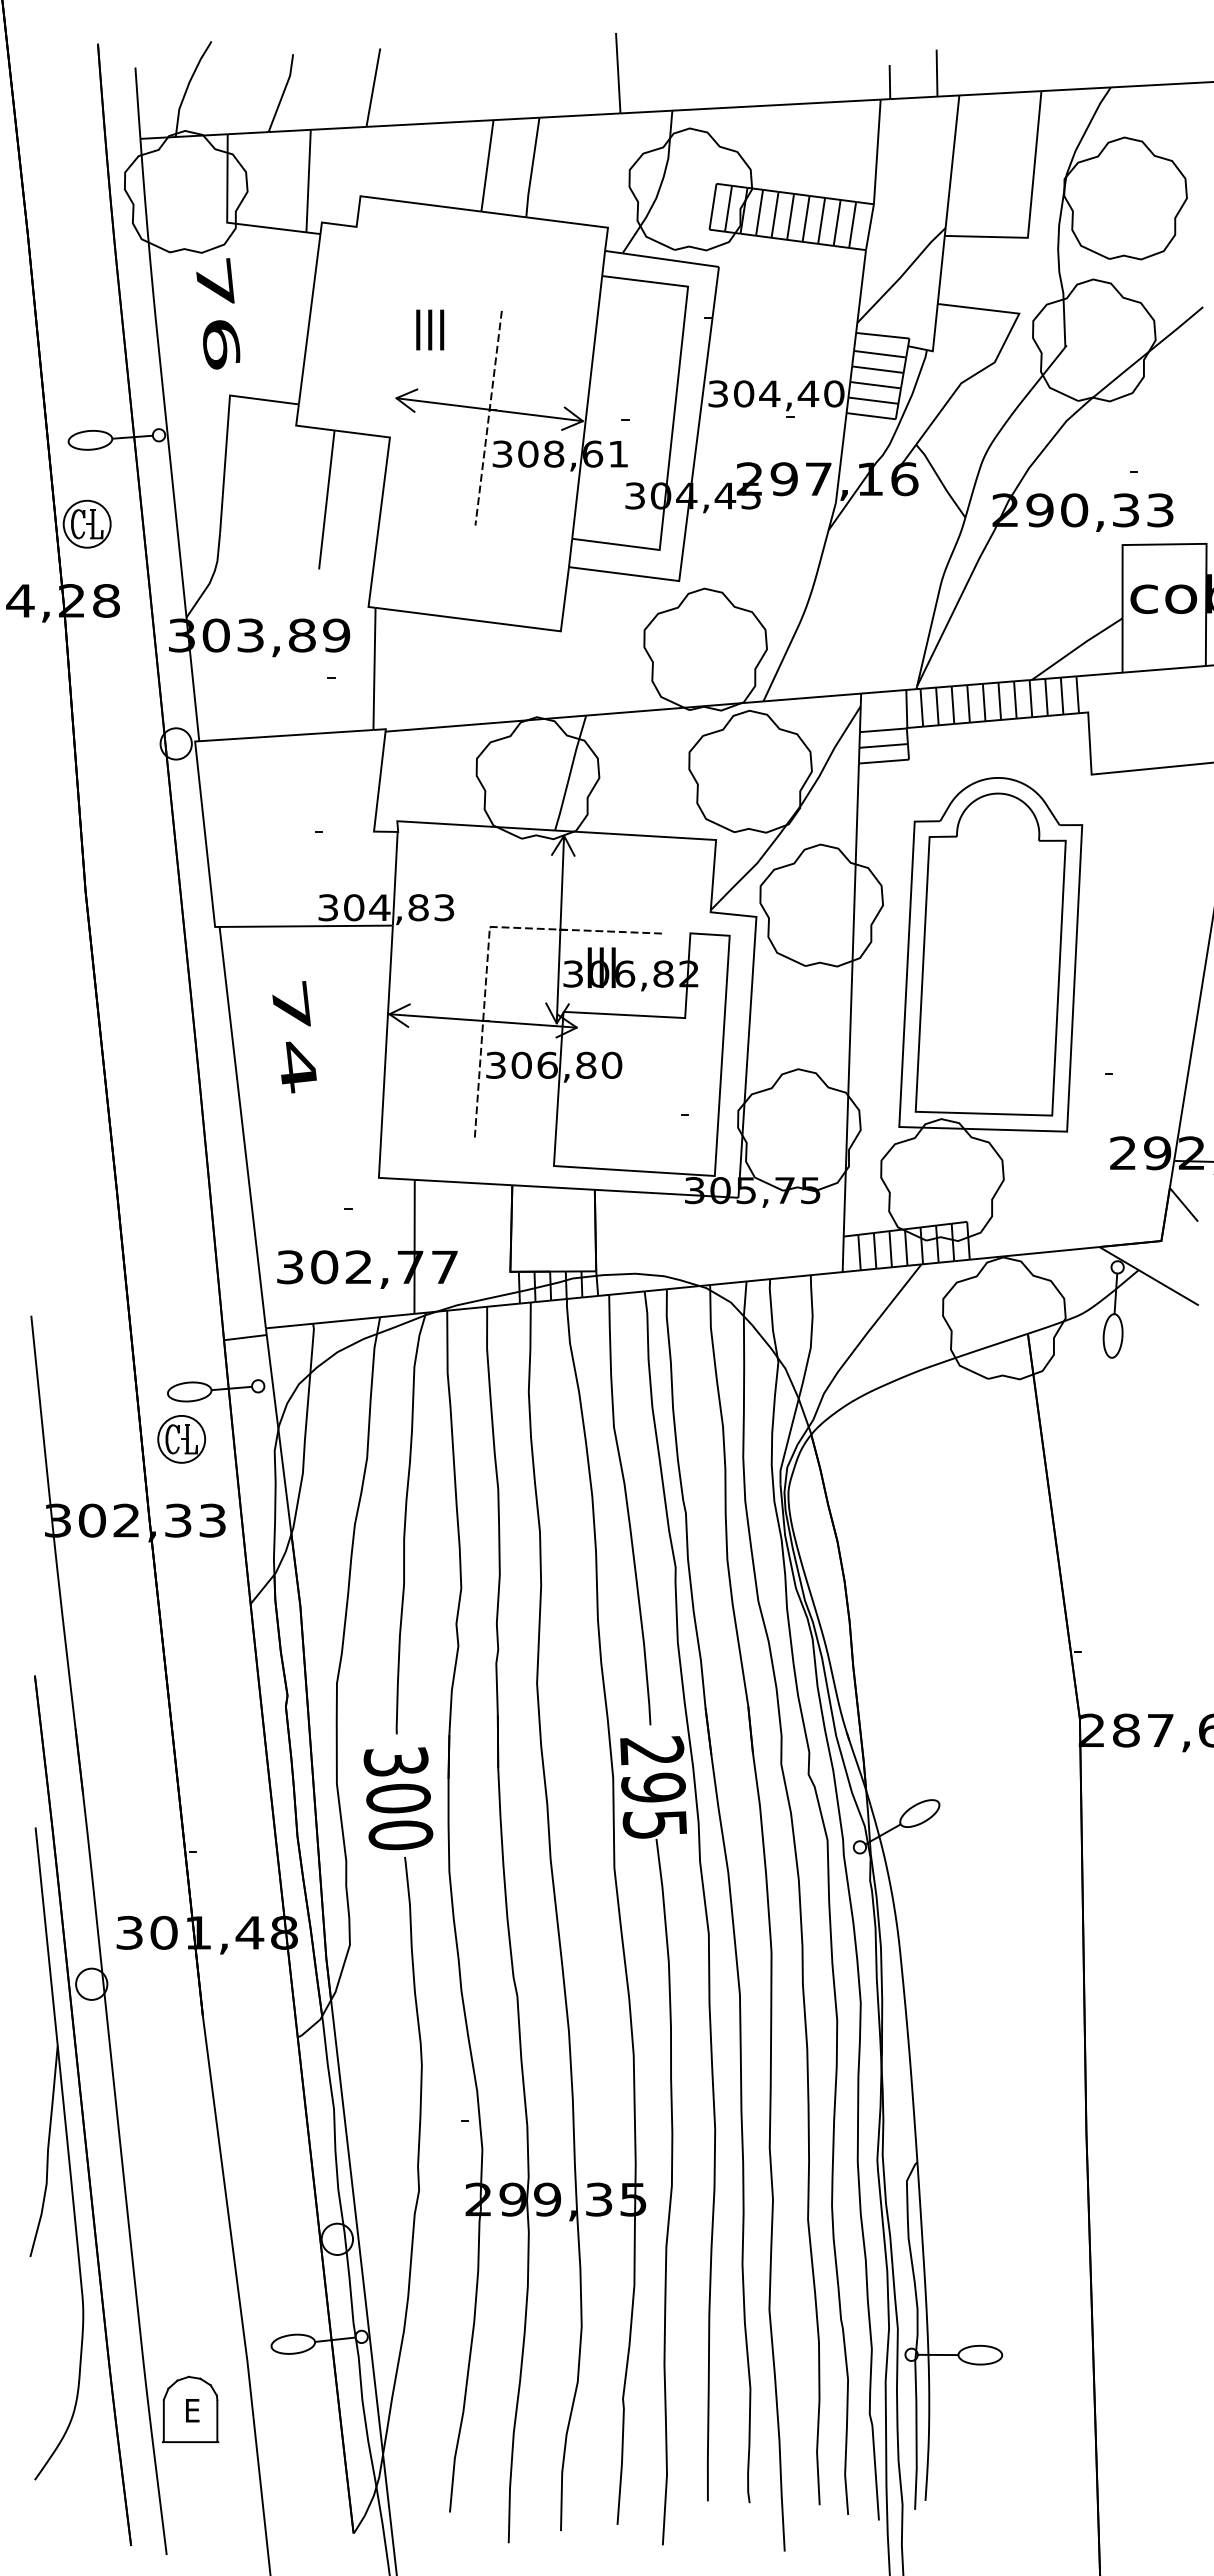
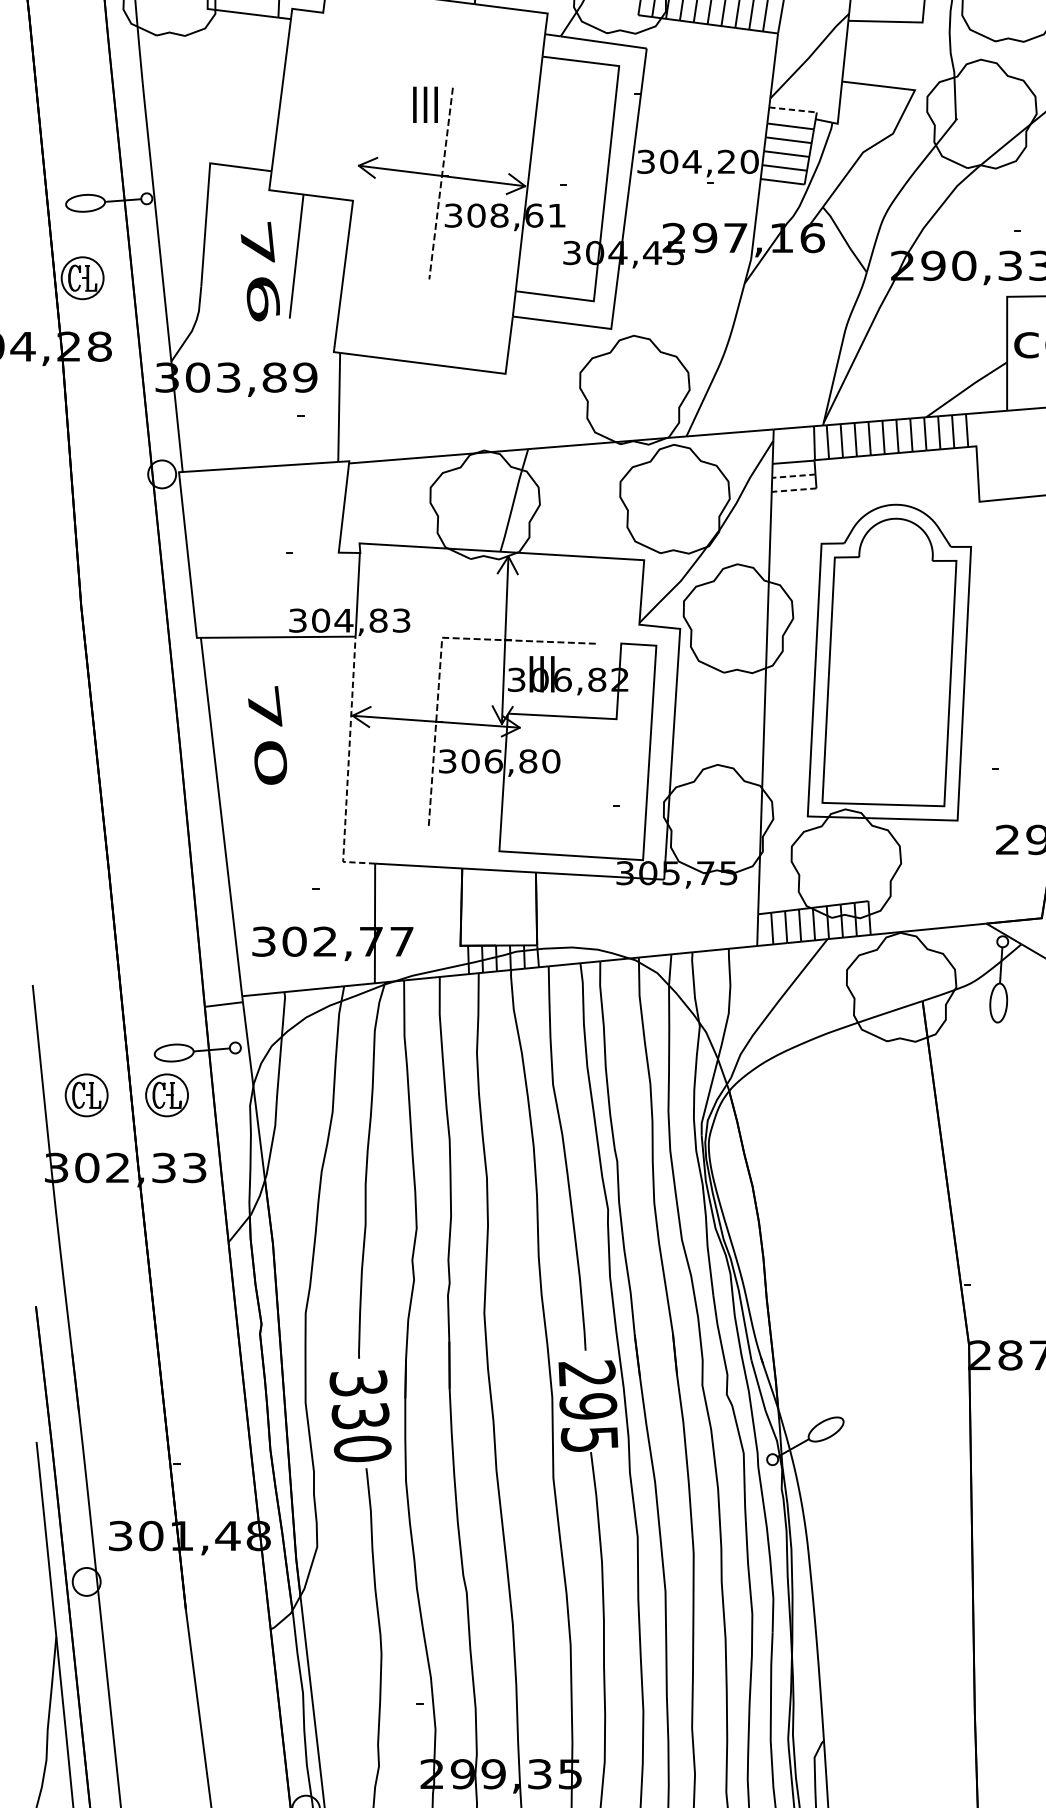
text: (218, 313) -> (260, 271), moved
text: (430, 329) -> (425, 104), moved
line: (882, 335) -> (792, 109), solid -> dashed
text: (808, 393) -> (726, 161), 304,40 -> 304,20
line: (883, 745) -> (793, 475), solid -> dashed
line: (883, 761) -> (793, 490), solid -> dashed
text: (297, 1067) -> (270, 763), 74 -> 70
line: (384, 1070) -> (348, 766), solid -> dashed
part: (91, 1439) -> (86, 1095), added
text: (398, 1798) -> (360, 1416), 300 -> 330

